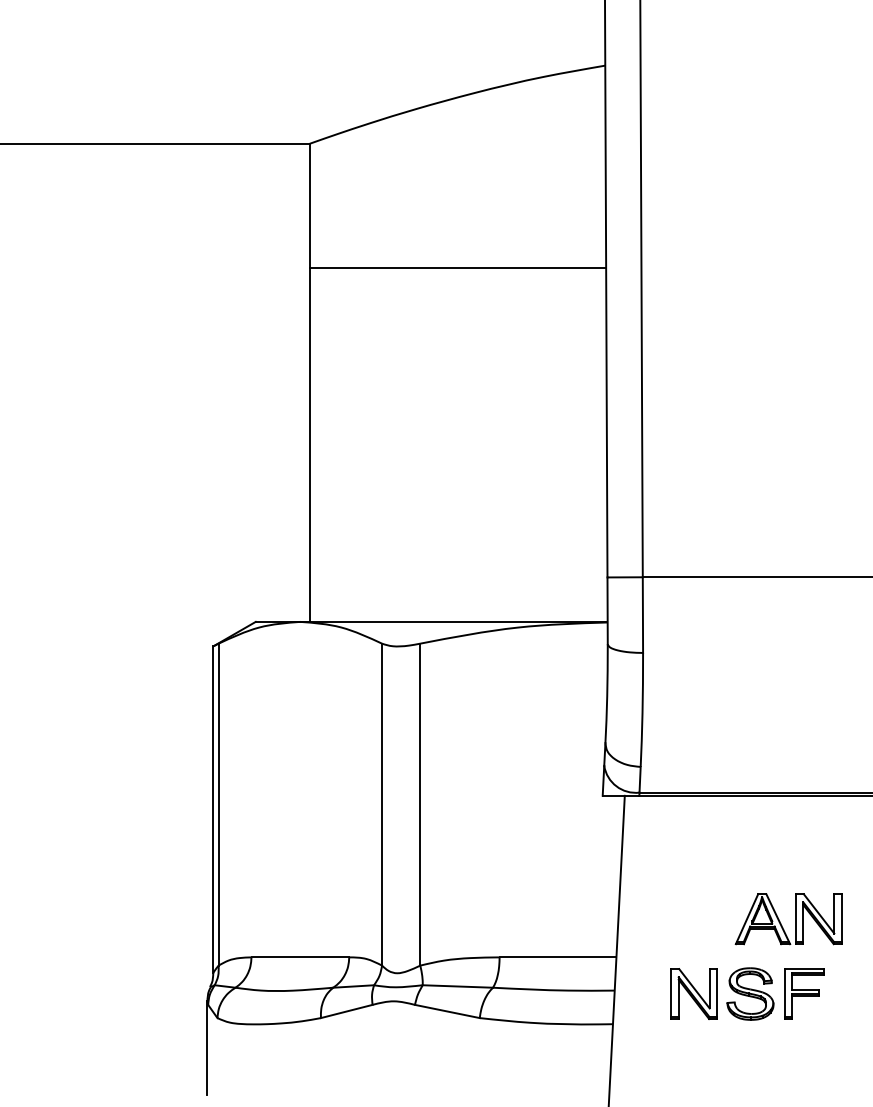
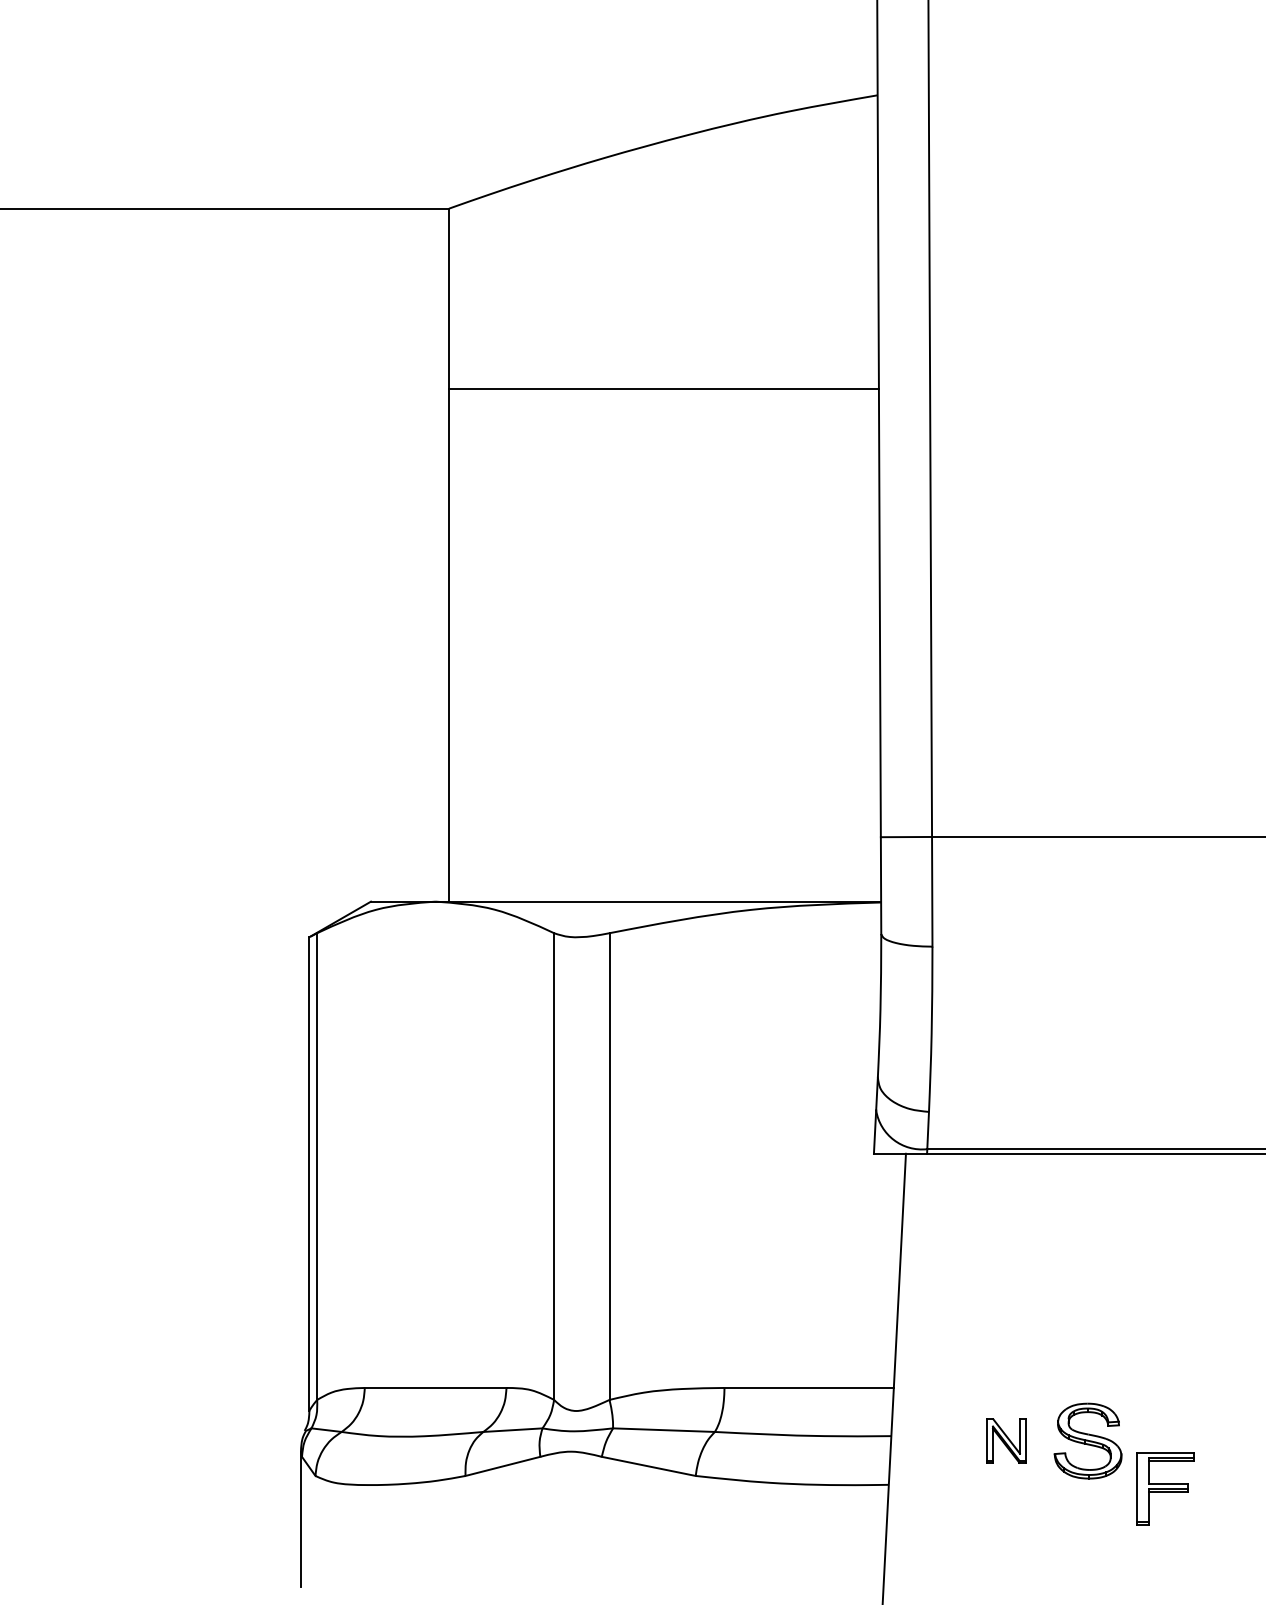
part: (795, 919) -> (1153, 1333), removed
part: (693, 993) -> (1005, 1440), size x0.6
part: (804, 993) -> (1166, 1488), moved

